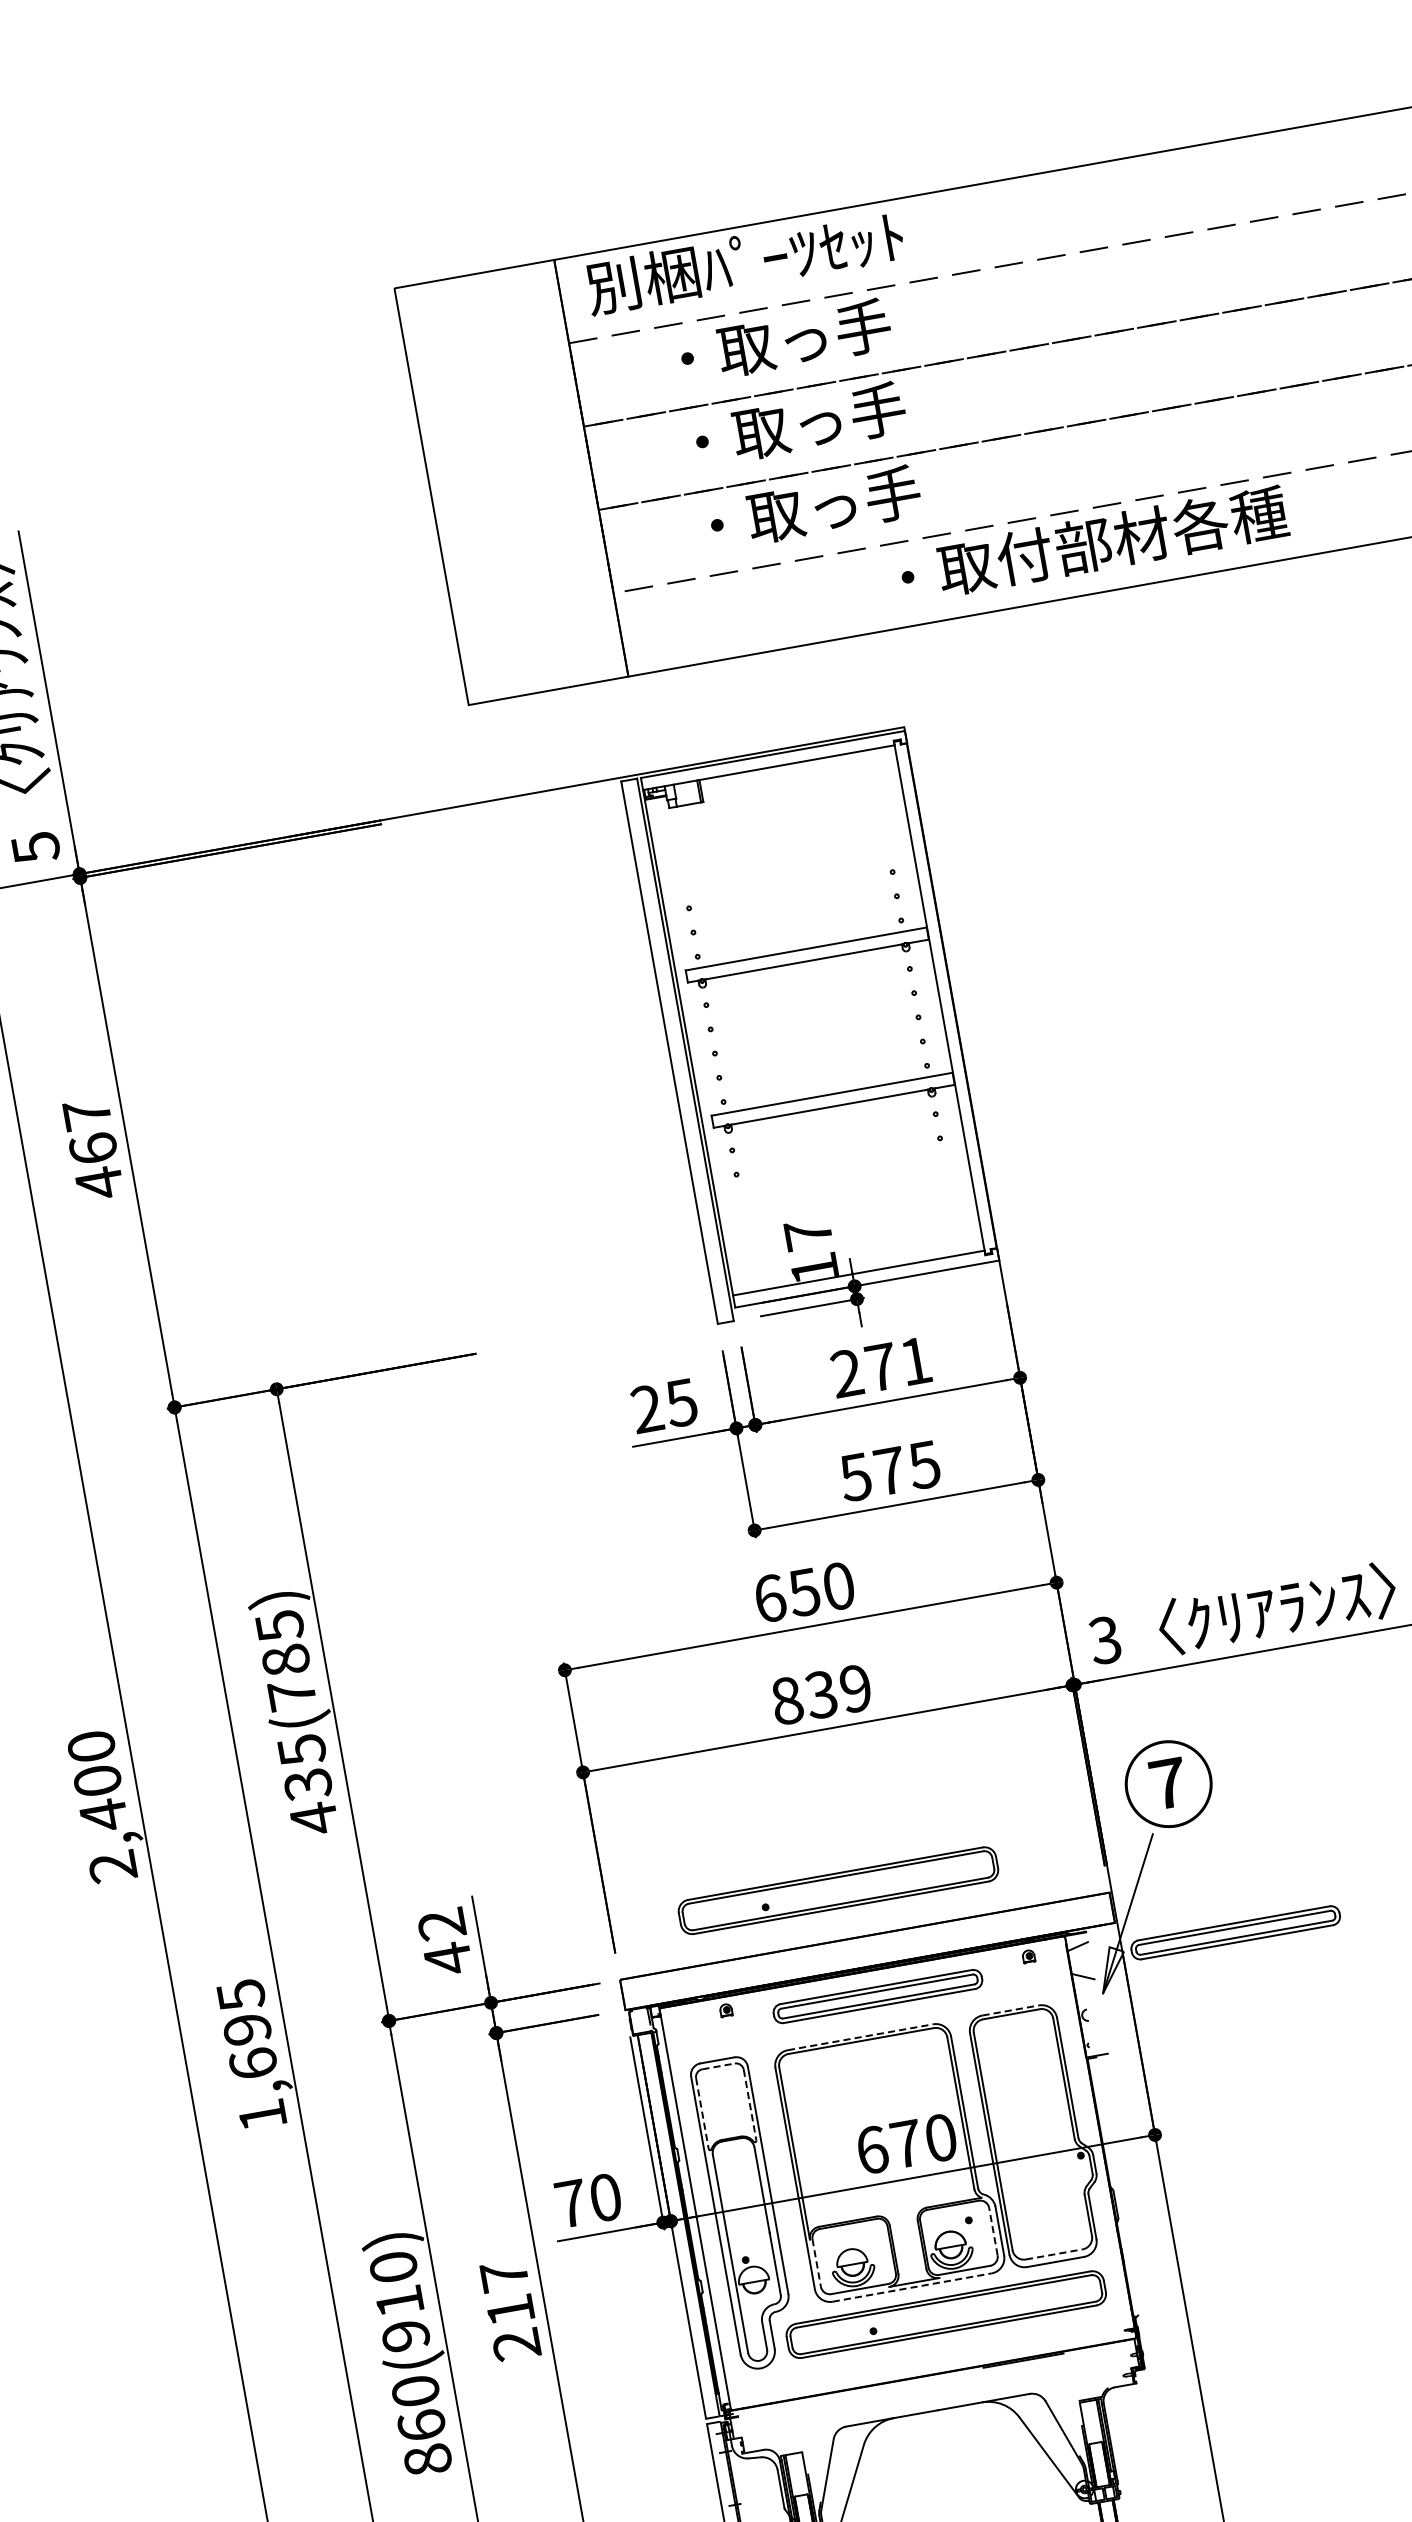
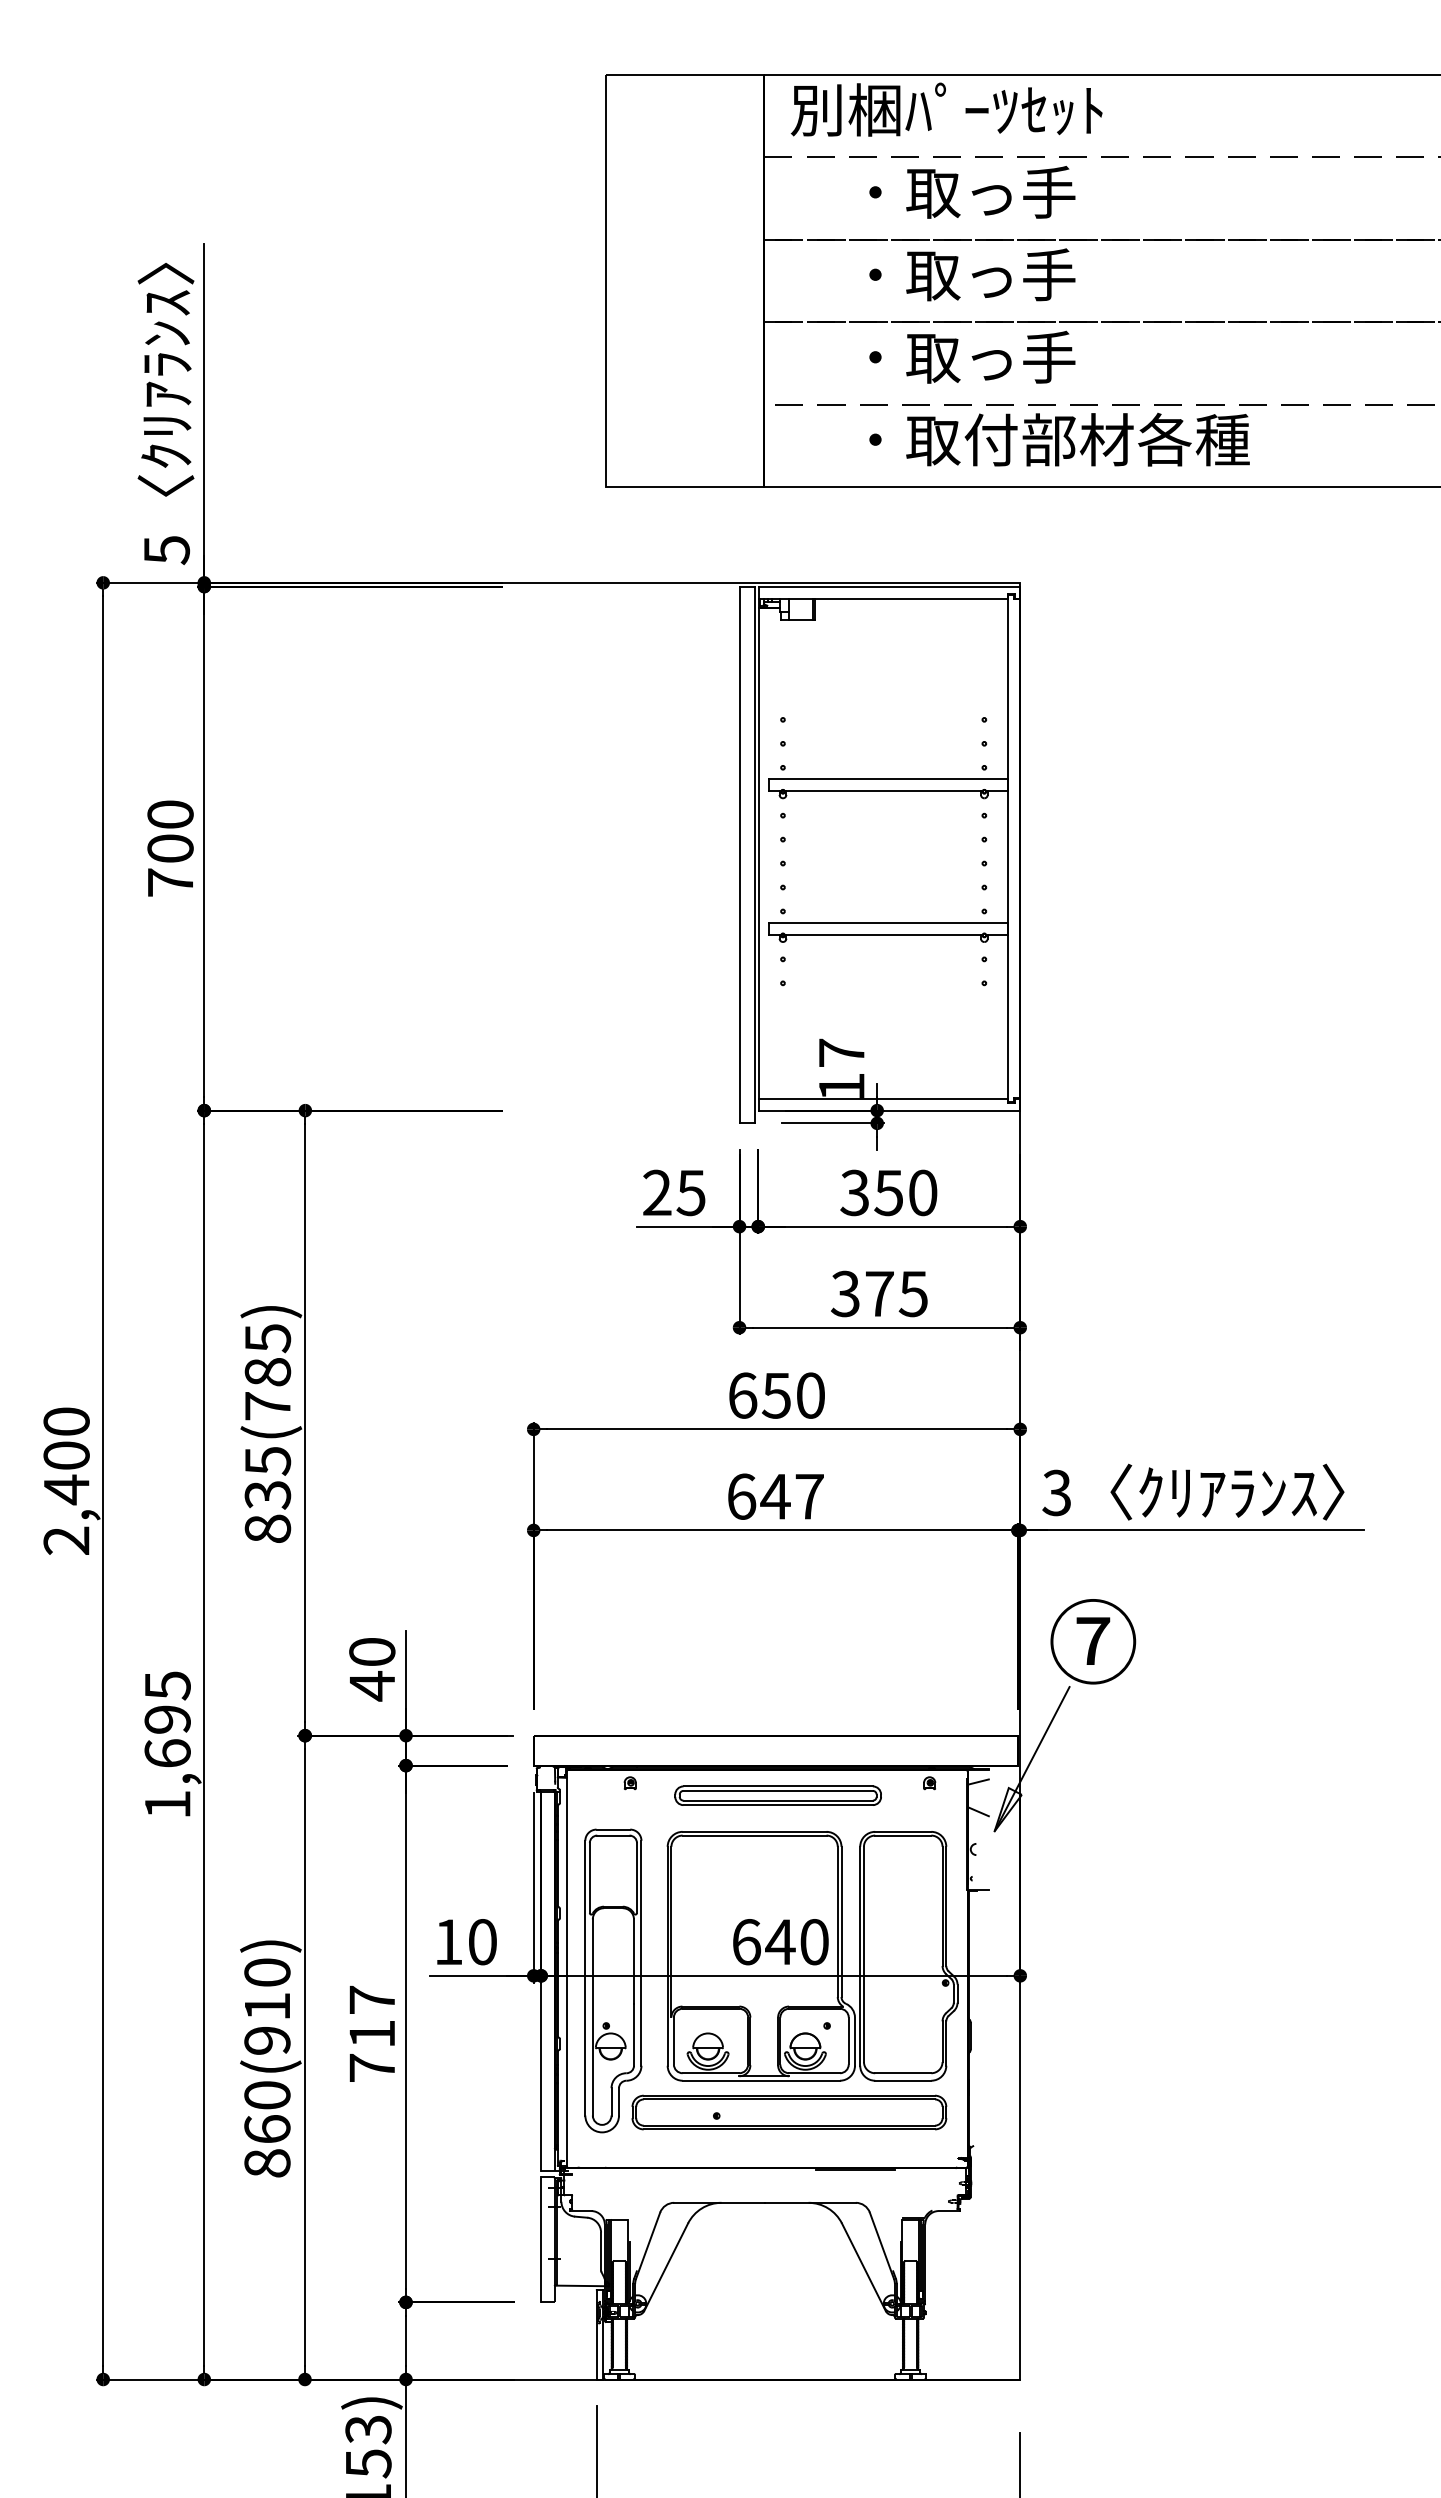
text: (1093, 543) -> (1059, 439), moved
text: (93, 1149) -> (170, 849), 467 -> 700
text: (880, 1367) -> (888, 1192), 271 -> 350
text: (854, 1477) -> (844, 1293), 575 -> 375
text: (821, 1694) -> (775, 1496), 839 -> 647
text: (313, 1818) -> (267, 1528), 435(785) -> 835(785)
part: (838, 1890) -> (758, 1687), removed
text: (442, 1924) -> (372, 1652), 42 -> 40
part: (1234, 1932) -> (1131, 1795), removed
line: (1011, 2010) -> (903, 1831), dashed -> solid
line: (860, 2036) -> (754, 1831), dashed -> solid
line: (718, 2066) -> (613, 1835), dashed -> solid
line: (749, 2105) -> (636, 1878), dashed -> solid
line: (702, 2114) -> (589, 1878), dashed -> solid
text: (906, 2143) -> (780, 1941), 670 -> 640
text: (571, 2203) -> (448, 1941), 70 -> 10
line: (993, 2231) -> (848, 2040), dashed -> solid
line: (1054, 2254) -> (903, 2073), dashed -> solid
line: (816, 2262) -> (673, 2040), dashed -> solid
line: (912, 2287) -> (761, 2080), dashed -> solid
text: (515, 2344) -> (371, 2067), 217 -> 717

